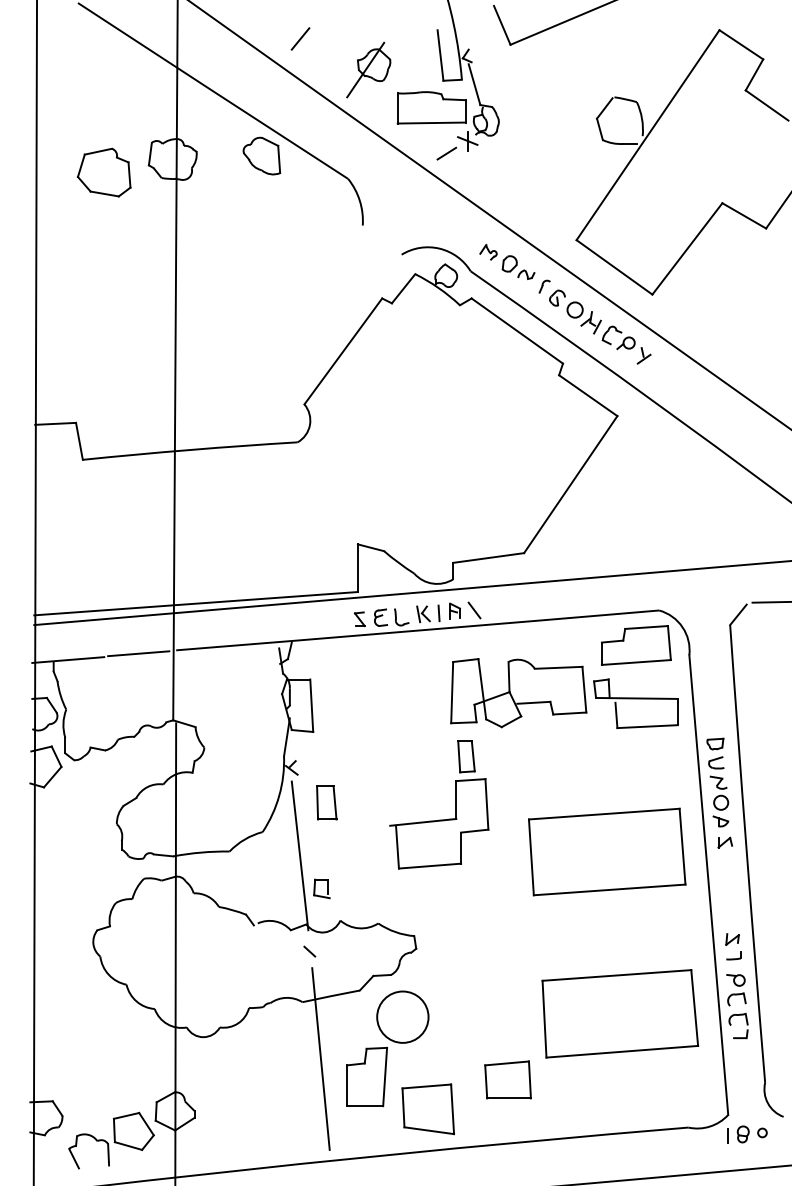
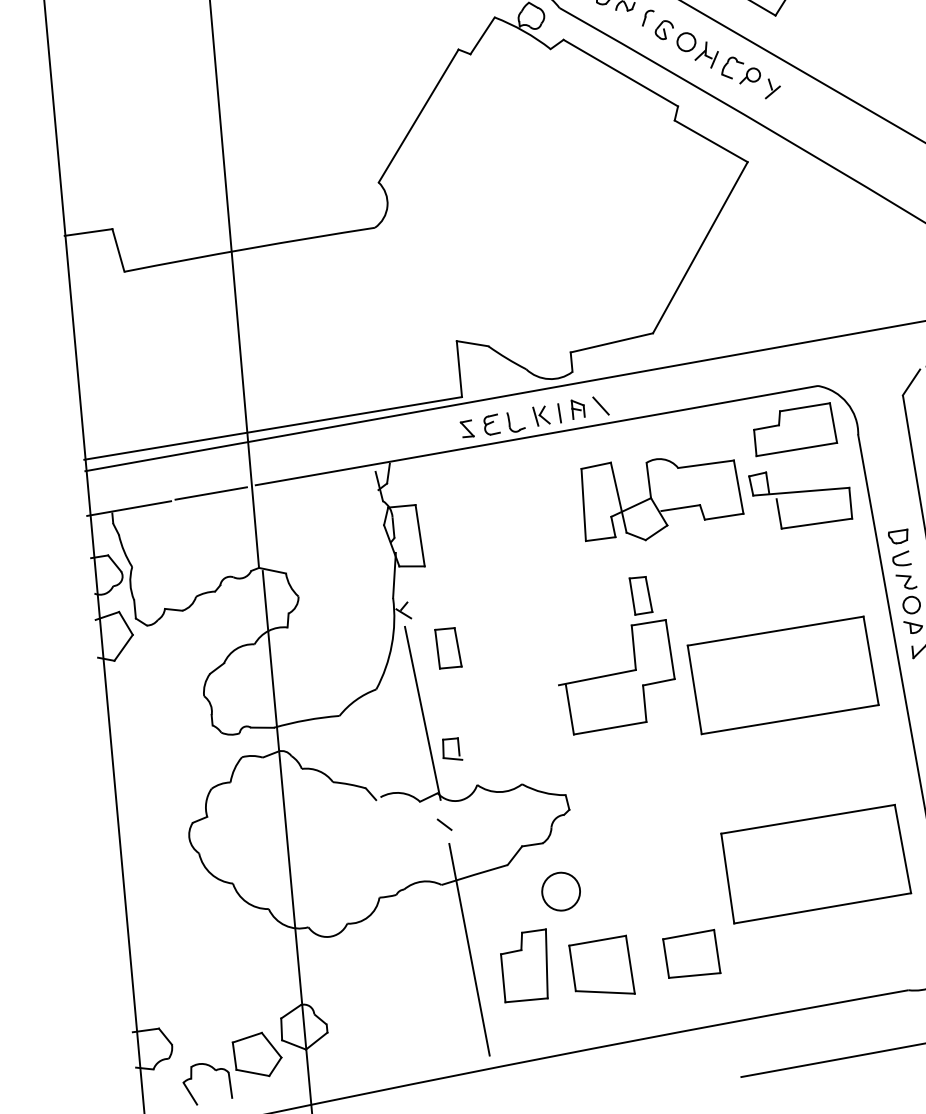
part: (439, 819) -> (616, 672), moved
circle: (402, 1017) -> (560, 892), size x0.62
part: (427, 1109) -> (600, 967), moved

